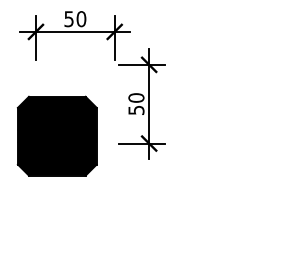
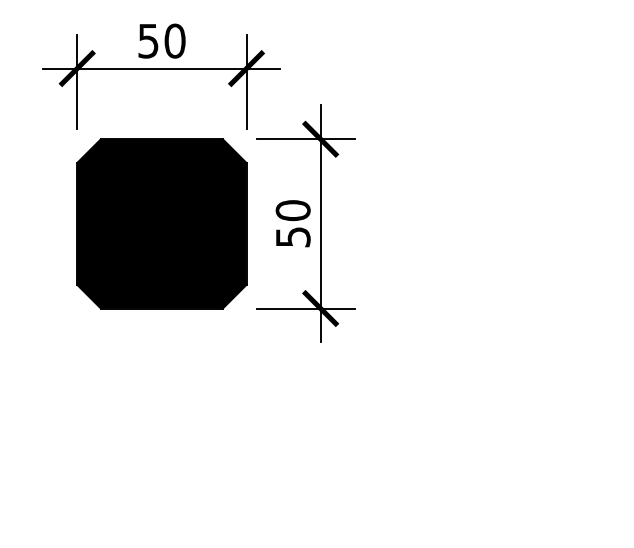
part: (56, 135) -> (160, 222), moved

